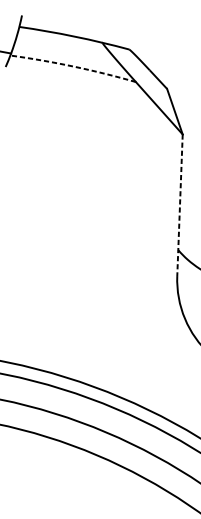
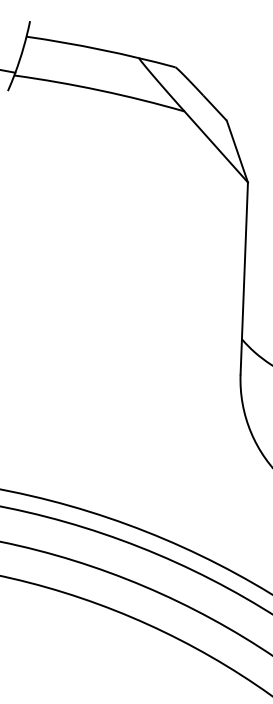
arc: (73, 66) -> (100, 90), dashed -> solid
line: (180, 205) -> (244, 278), dashed -> solid

